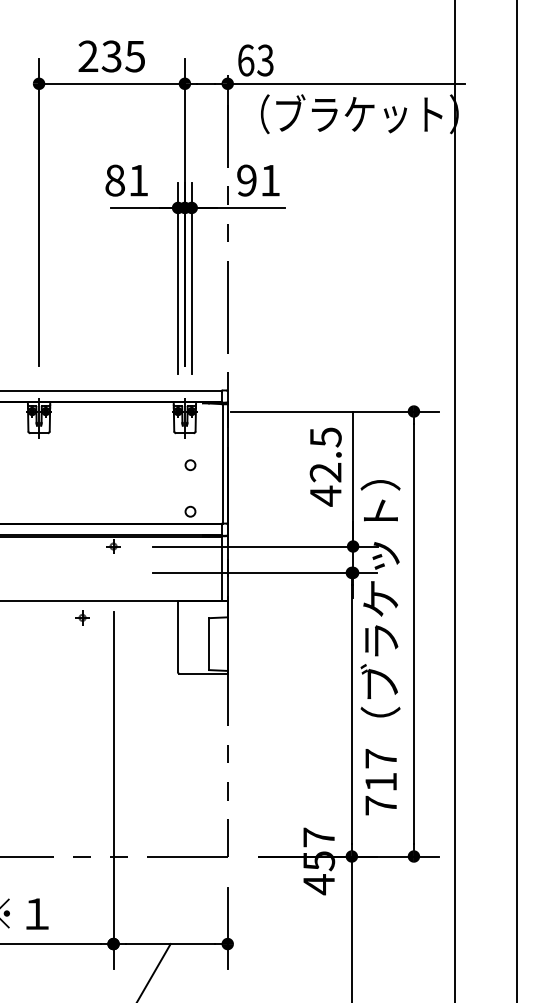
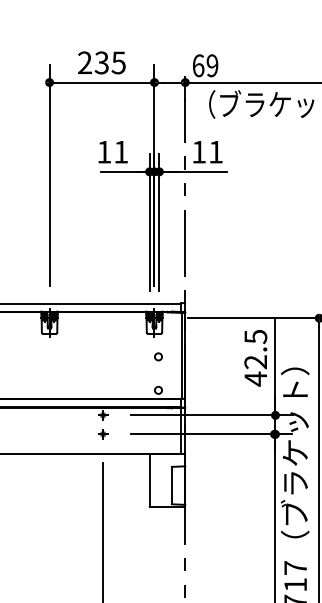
text: (265, 60) -> (212, 65), 63 -> 69
text: (114, 180) -> (103, 152), 81 -> 11
text: (246, 180) -> (198, 152), 91 -> 11
part: (82, 617) -> (103, 434), moved

